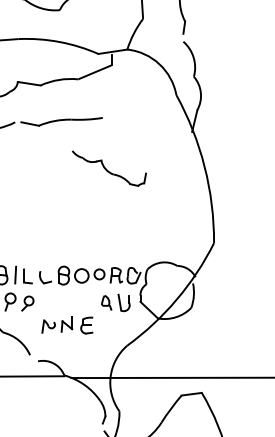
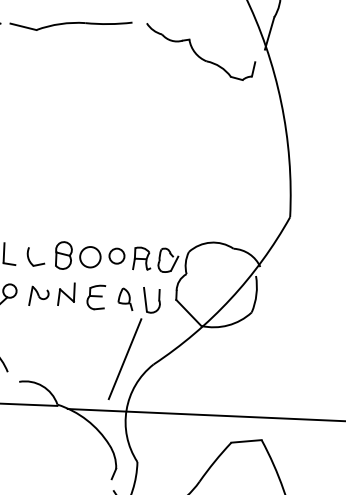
part: (109, 168) -> (201, 52), moved
part: (67, 325) -> (67, 295), moved
line: (107, 342) -> (124, 358), added

